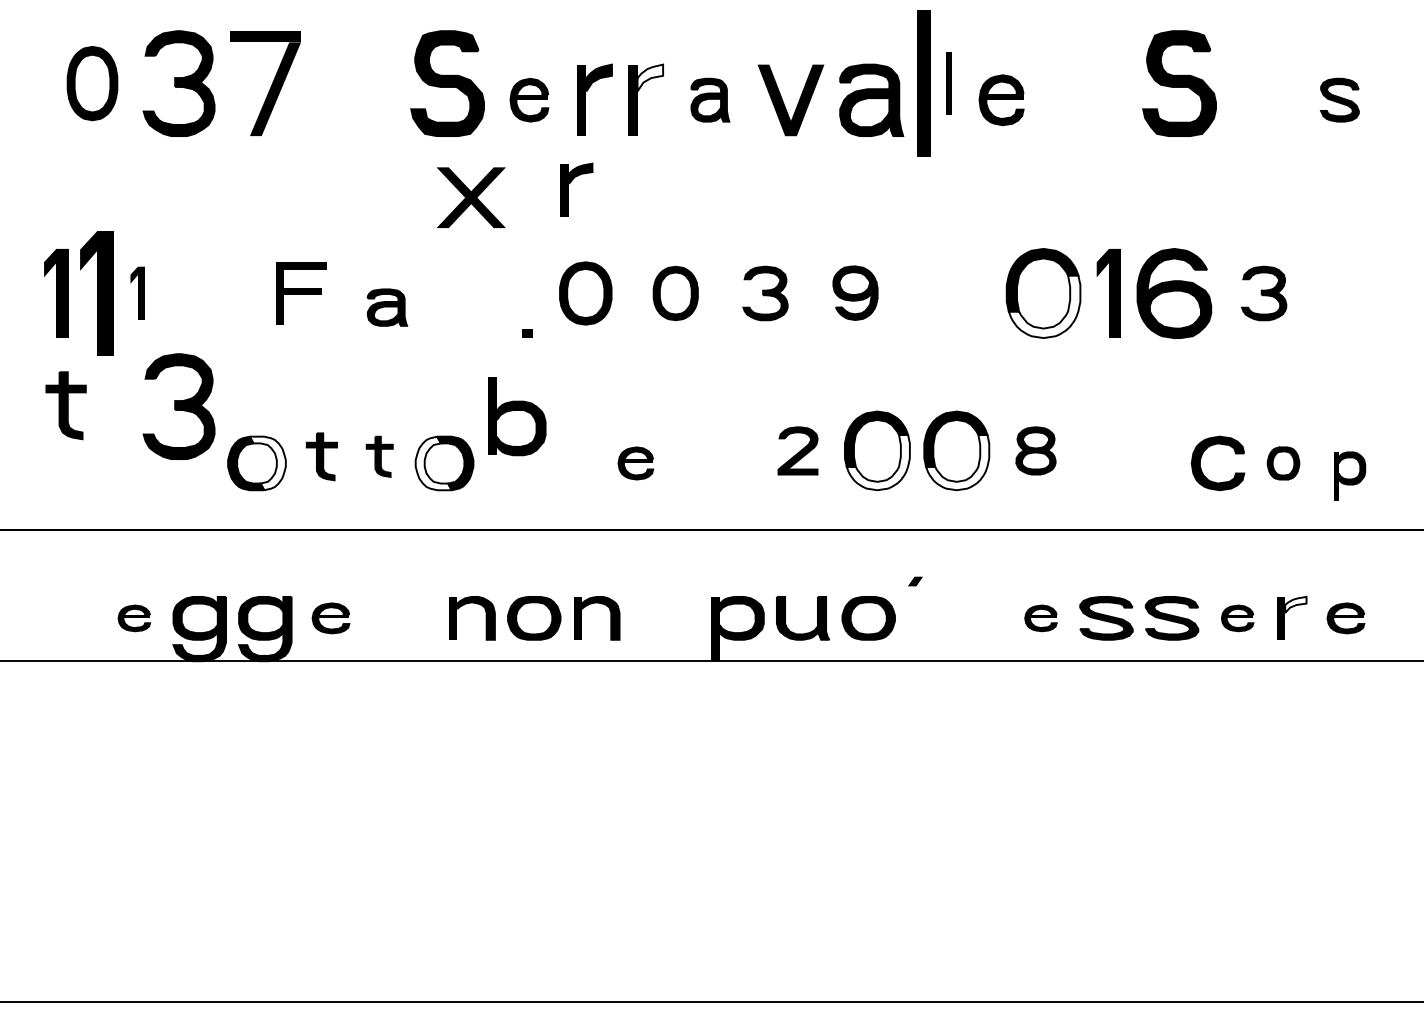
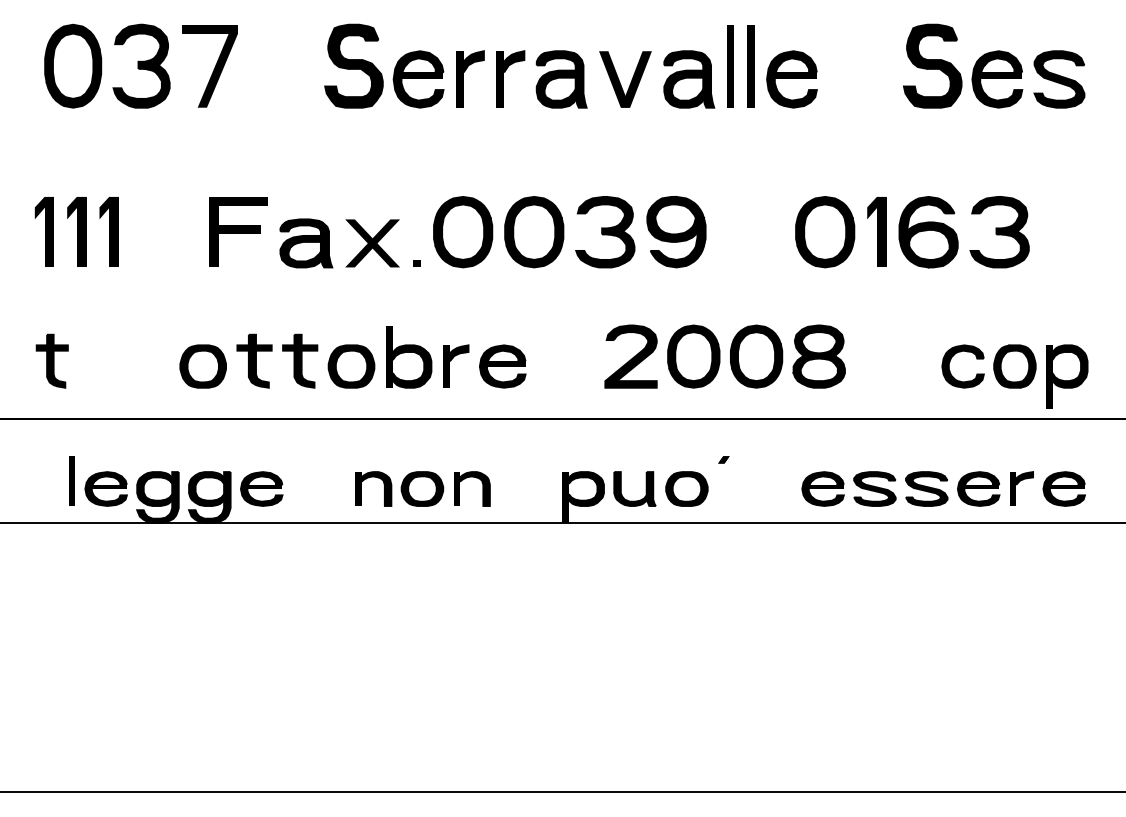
fill: (650, 77) -> (514, 61), added
part: (92, 83) -> (73, 66), size x1.43
part: (923, 83) -> (730, 66), size x0.71
part: (948, 83) -> (750, 66), size x1.67
part: (529, 99) -> (418, 78), size x1.67
part: (710, 99) -> (561, 78), size x1.67
part: (1001, 99) -> (791, 78), size x1.43
part: (1260, 99) -> (996, 78), added
part: (1339, 99) -> (1059, 78), size x1.67
part: (568, 189) -> (449, 365), moved
part: (470, 197) -> (372, 243), moved
part: (855, 292) -> (676, 231), size x1.67
part: (96, 293) -> (76, 232), size x0.71
part: (137, 293) -> (108, 232), size x1.67
part: (301, 293) -> (238, 232), size x1.43
part: (585, 293) -> (462, 232), size x1.43
part: (675, 293) -> (534, 232), size x1.67
part: (765, 293) -> (605, 232), size x1.67
part: (1263, 293) -> (999, 232), size x1.67
fill: (1044, 306) -> (825, 242), added
part: (387, 307) -> (306, 243), size x1.67
part: (65, 405) -> (51, 361), moved
part: (178, 406) -> (141, 321), removed
part: (517, 416) -> (409, 357), moved
part: (797, 450) -> (630, 356), size x1.67
part: (1035, 450) -> (818, 356), size x1.67
part: (321, 456) -> (254, 361), size x1.43
part: (379, 456) -> (300, 361), size x1.67
fill: (877, 462) -> (693, 365), added
fill: (957, 462) -> (757, 365), added
fill: (267, 463) -> (211, 366), added
fill: (433, 463) -> (342, 366), added
part: (635, 463) -> (502, 366), size x1.67
part: (1283, 463) -> (1014, 366), size x1.67
part: (1349, 475) -> (1067, 376), size x1.67
fill: (1295, 604) -> (1024, 478), added
part: (90, 608) -> (71, 481), added
part: (134, 618) -> (106, 489), size x1.67
part: (330, 618) -> (261, 489), size x1.43
part: (1040, 618) -> (822, 489), size x1.67
part: (1237, 618) -> (978, 489), size x1.67
part: (1345, 618) -> (1063, 489), size x1.43

